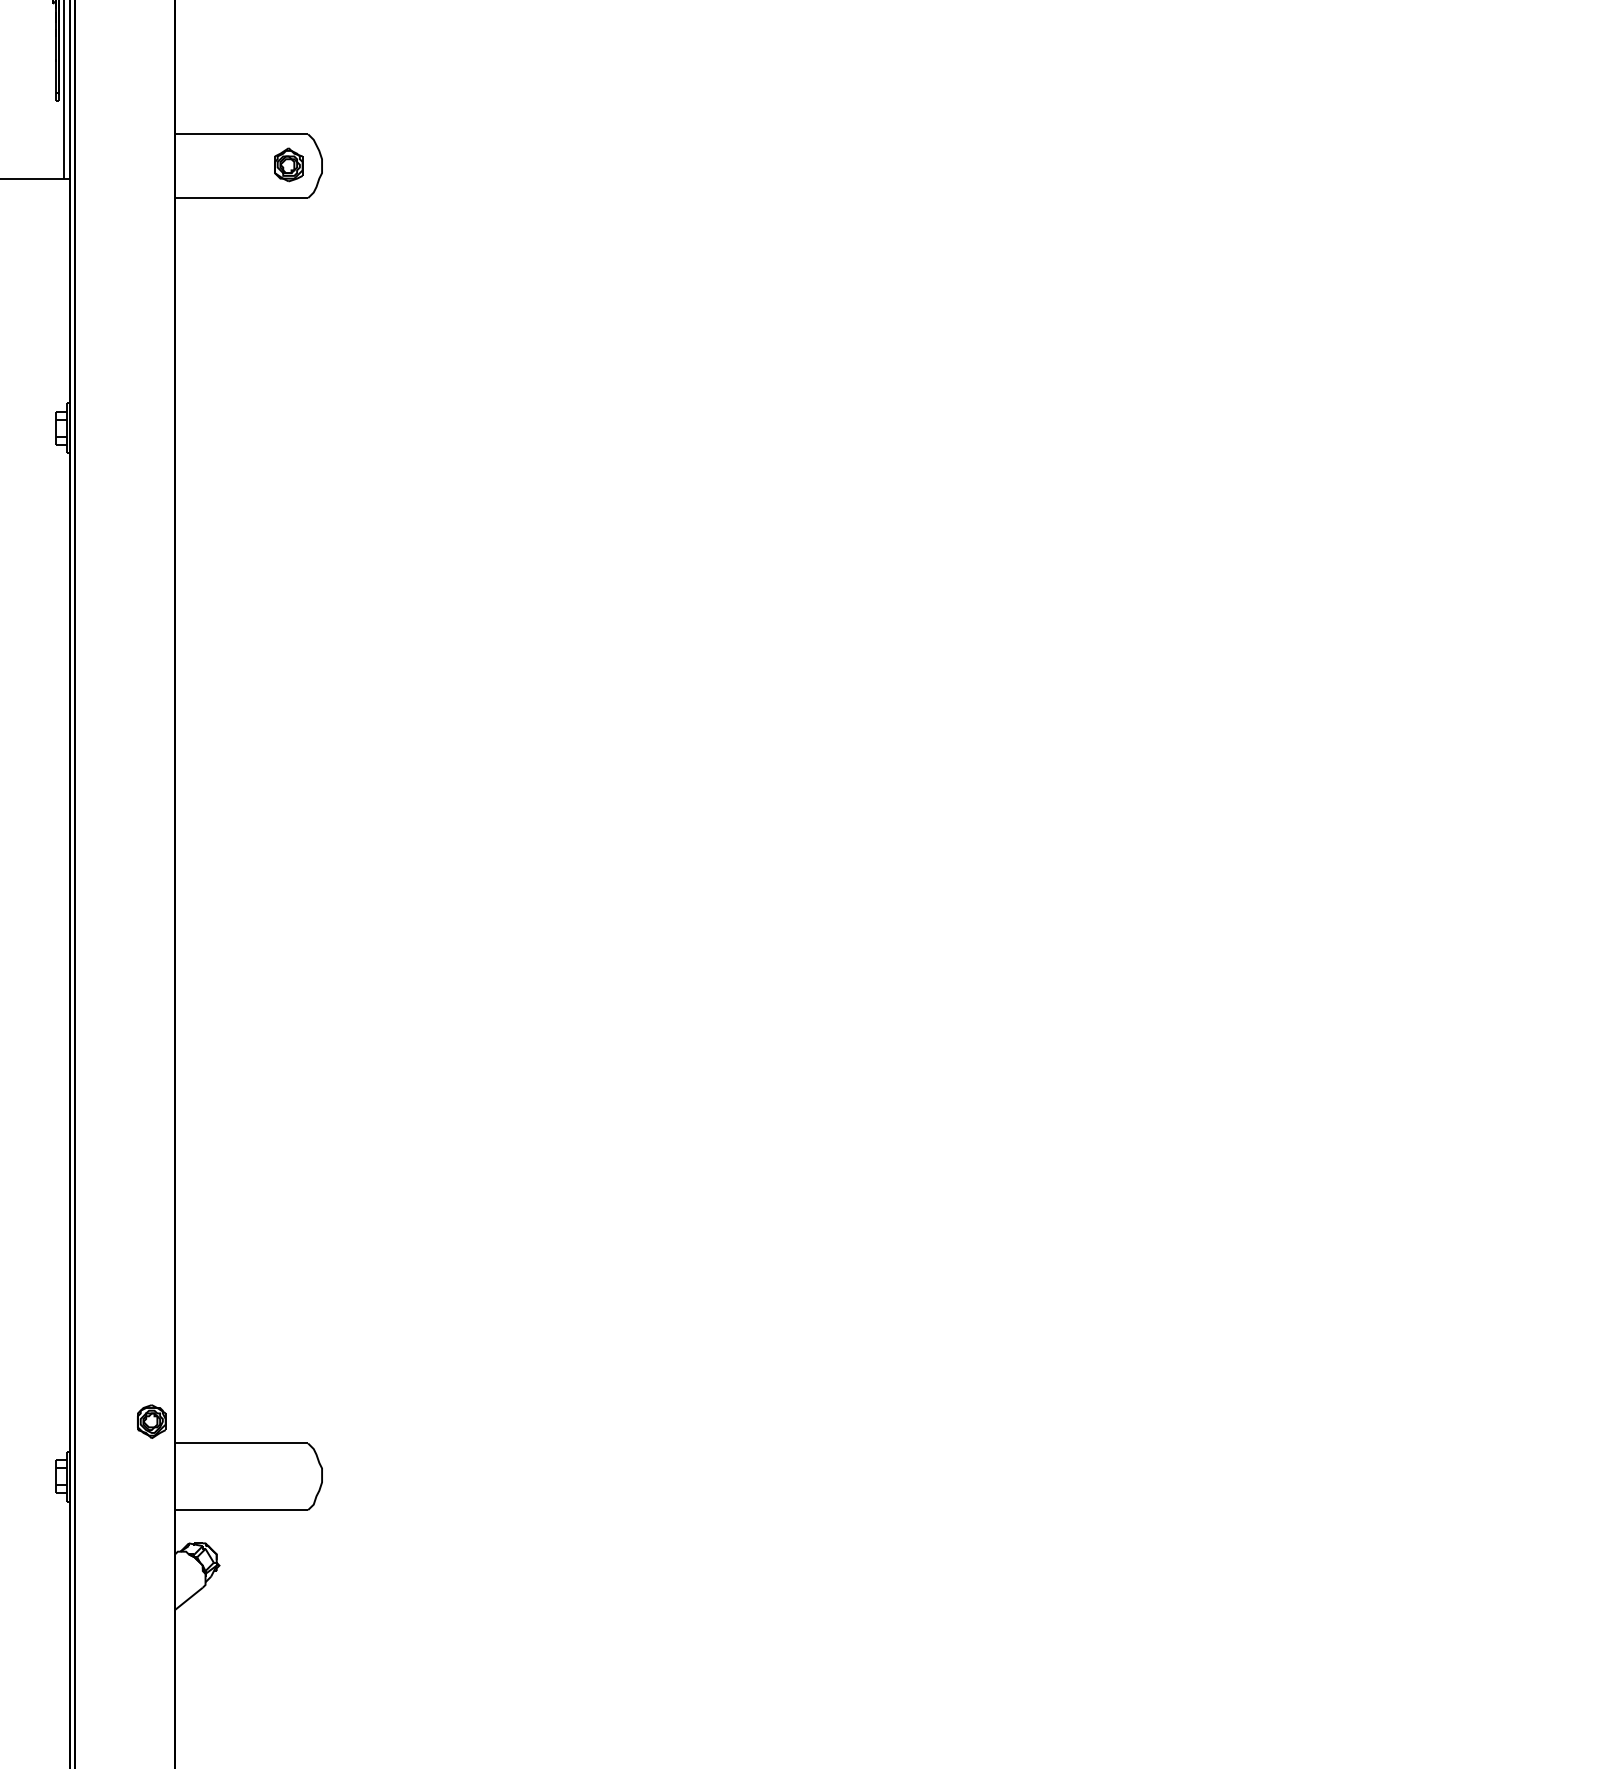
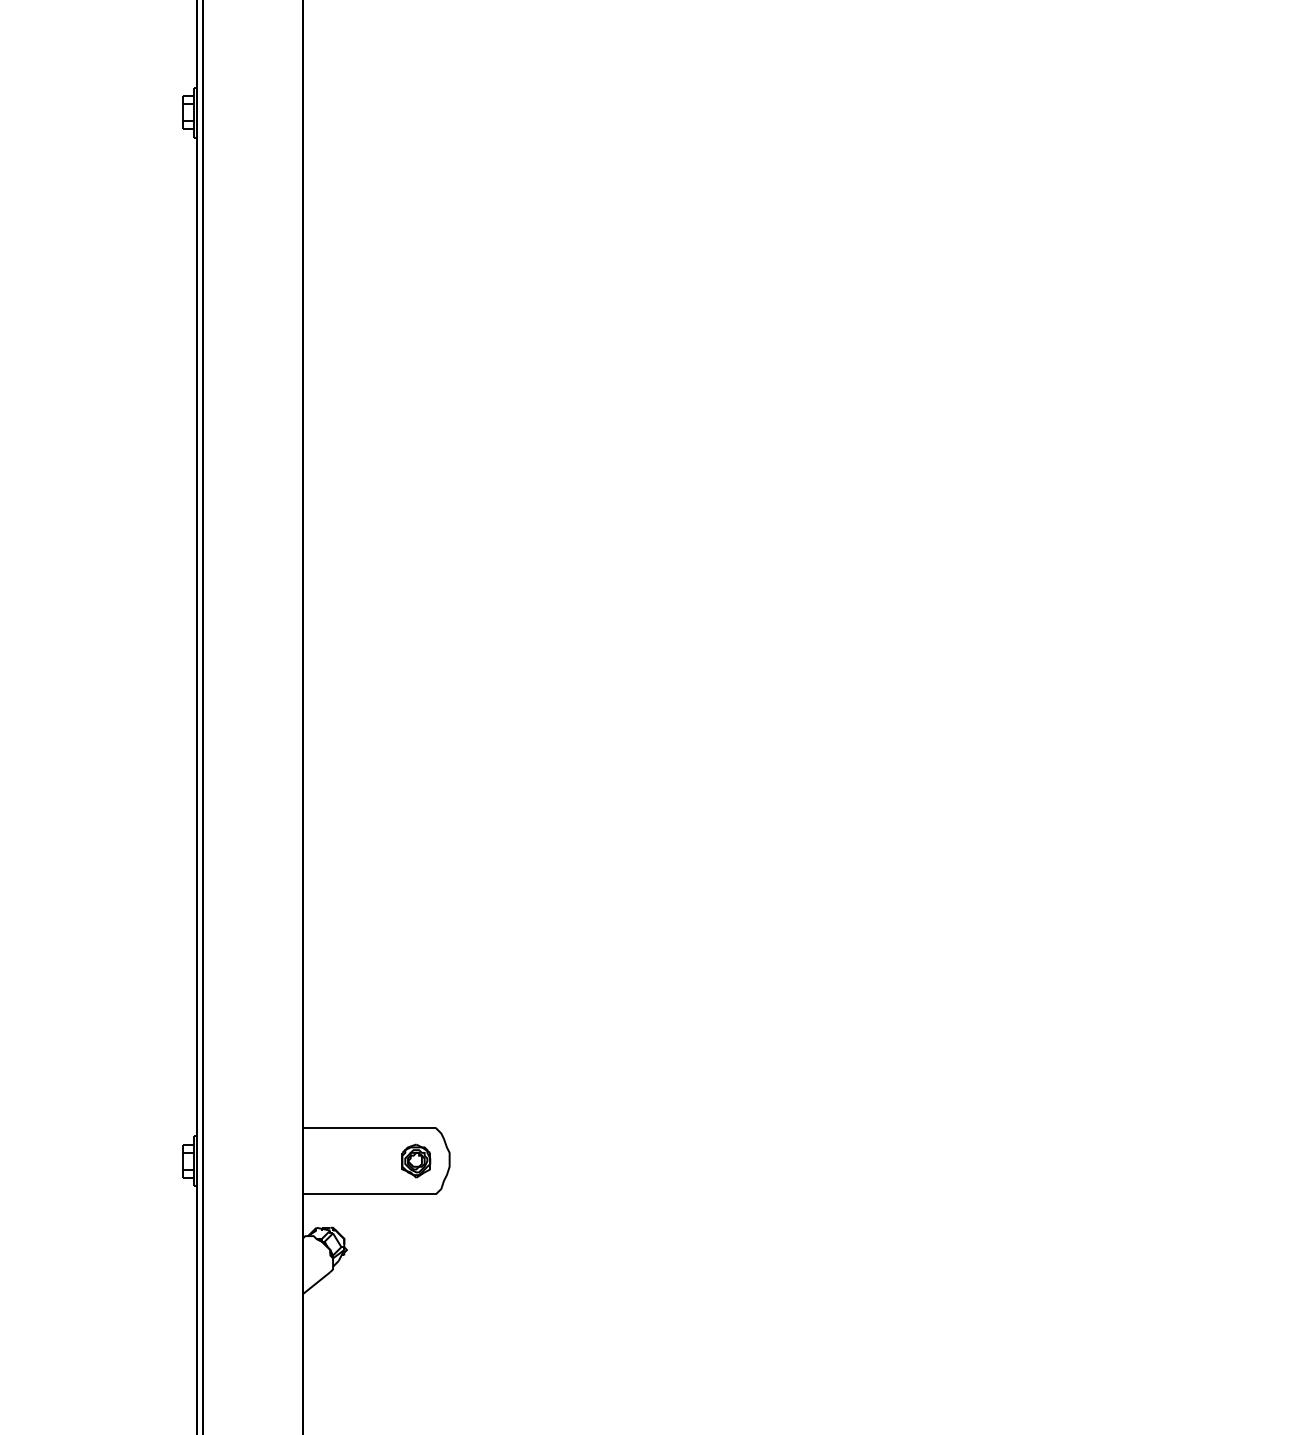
part: (151, 1421) -> (416, 1160), moved

